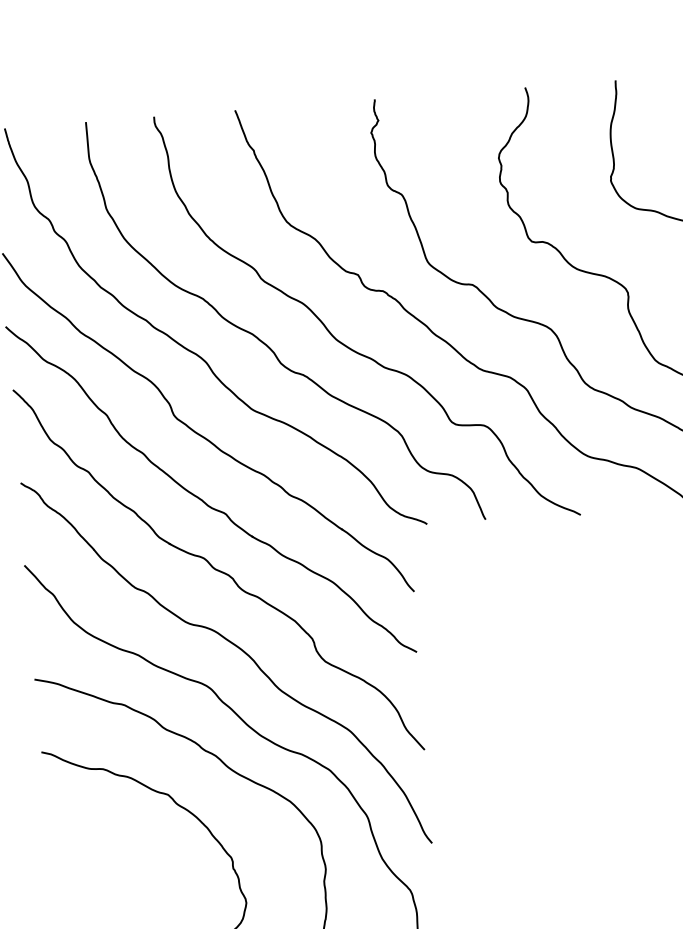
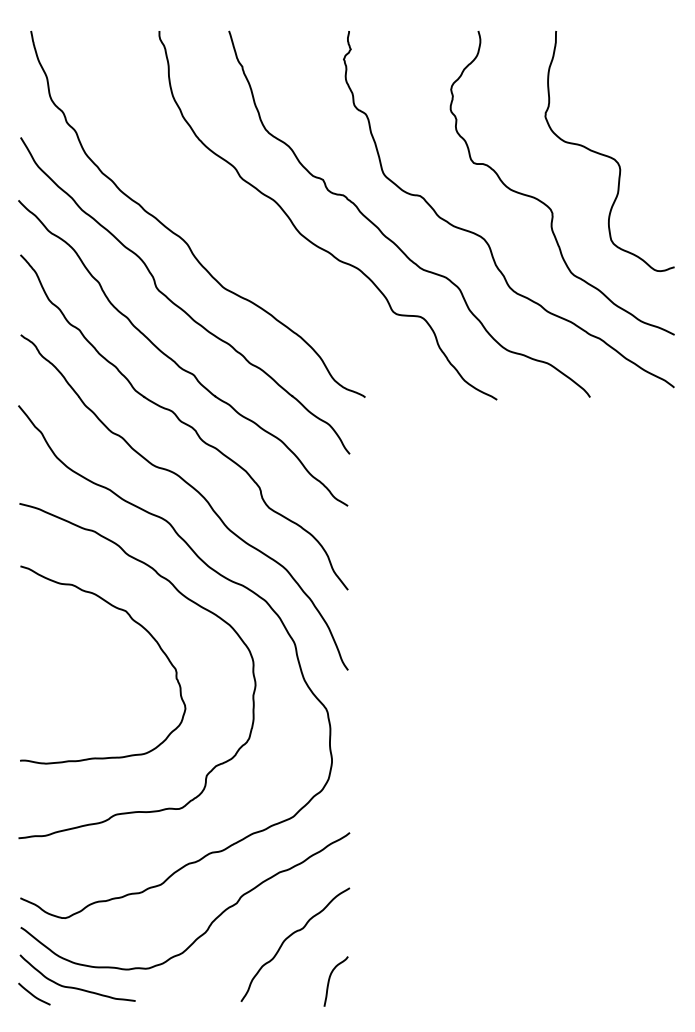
curve: (266, 343) -> (240, 232), removed

